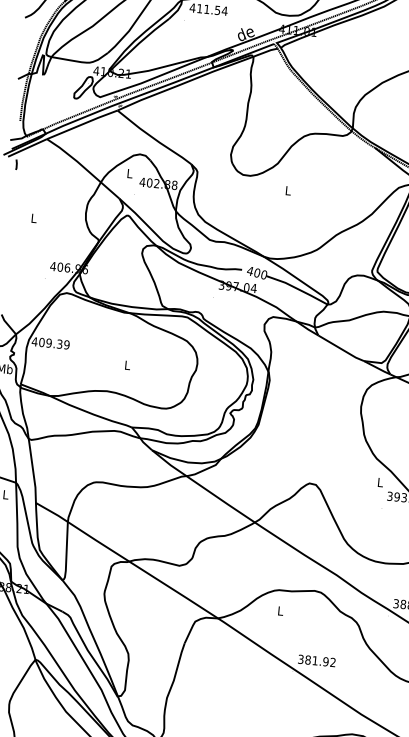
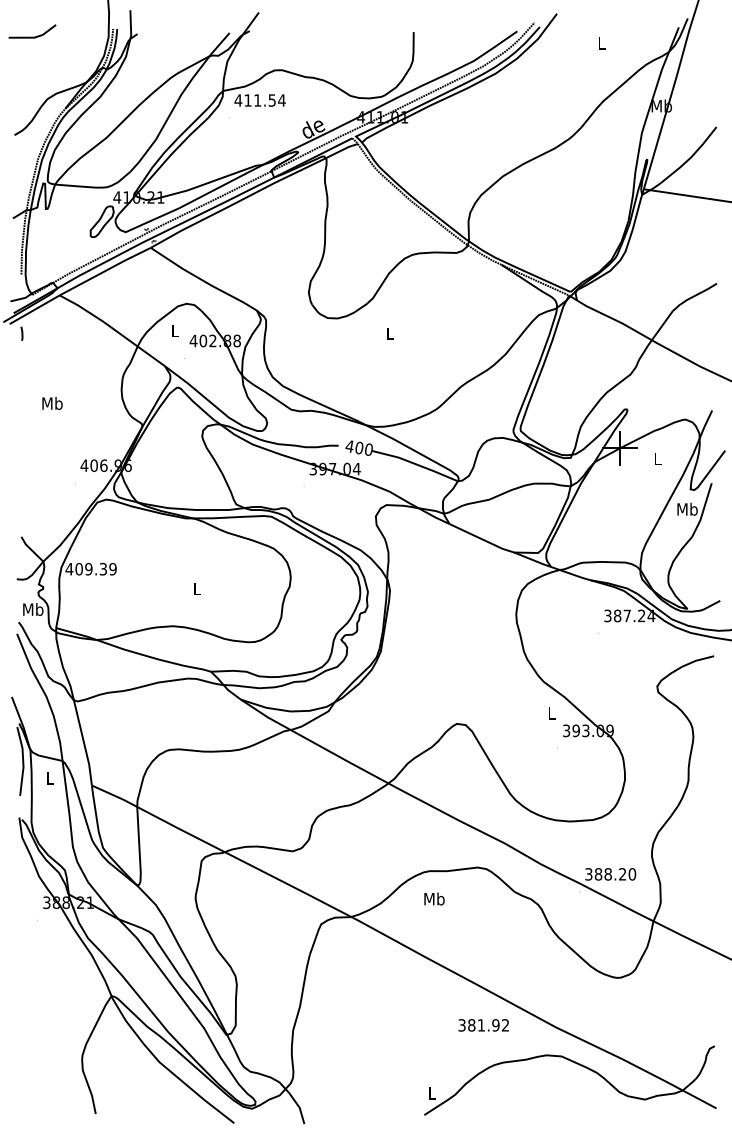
text: (34, 218) -> (52, 403), L -> Mb
text: (280, 610) -> (434, 898), L -> Mb
text: (316, 661) -> (483, 1025), moved

